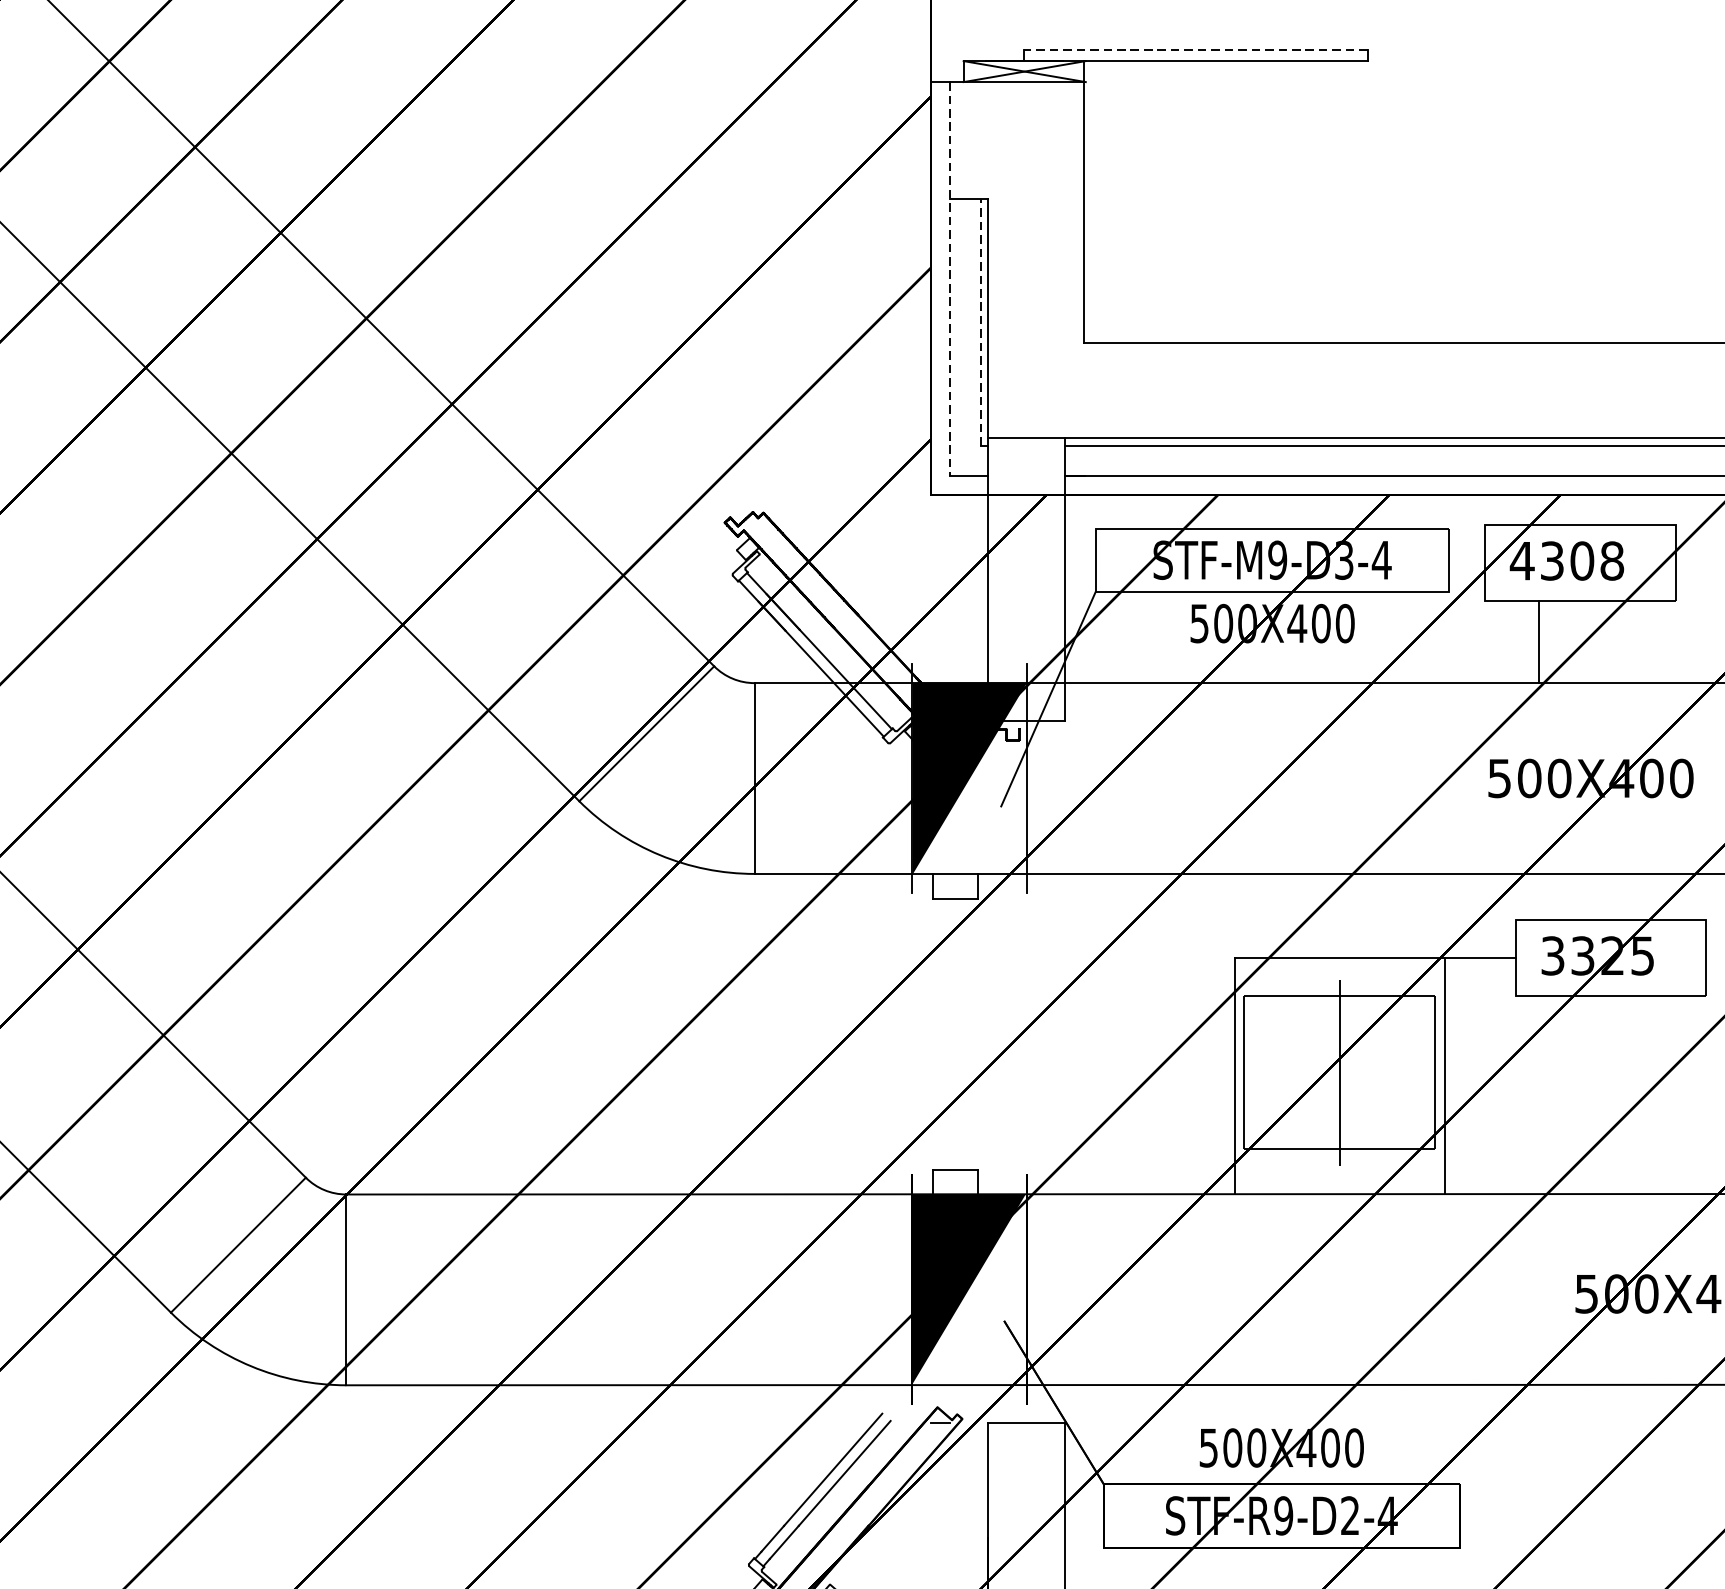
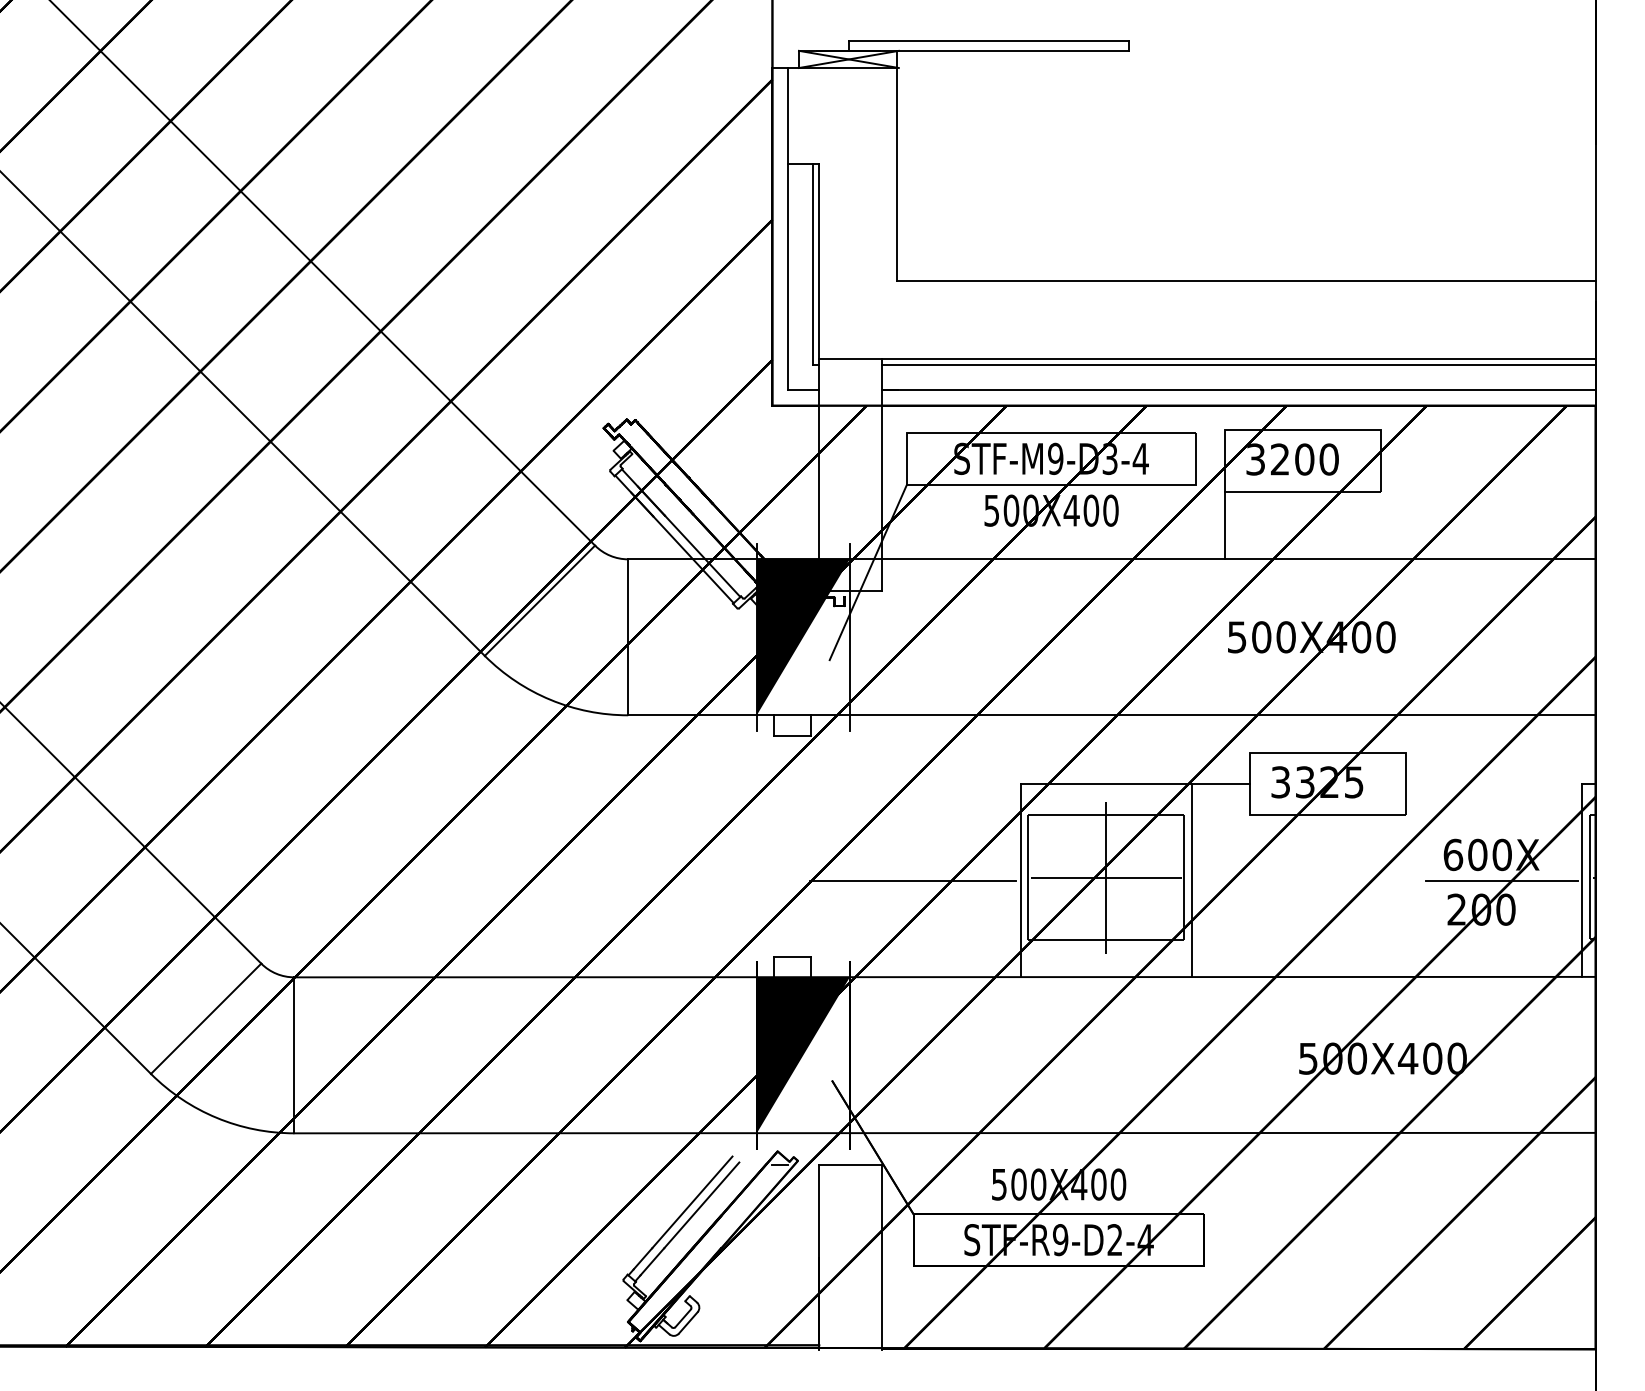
line: (1195, 49) -> (988, 41), dashed -> solid
line: (950, 279) -> (788, 229), dashed -> solid
line: (981, 322) -> (813, 264), dashed -> solid
text: (1566, 560) -> (1291, 459), 4308 -> 3200
line: (1539, 641) -> (1225, 525), moved
line: (1338, 1073) -> (1105, 878), added
line: (1103, 1077) -> (913, 881), added

